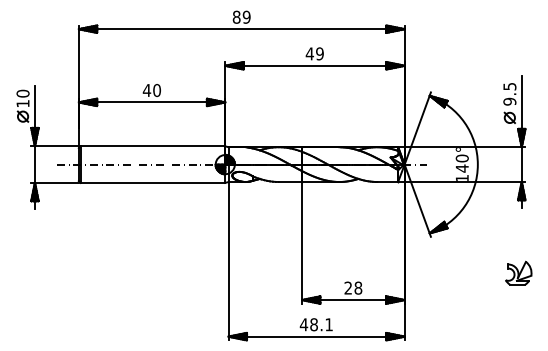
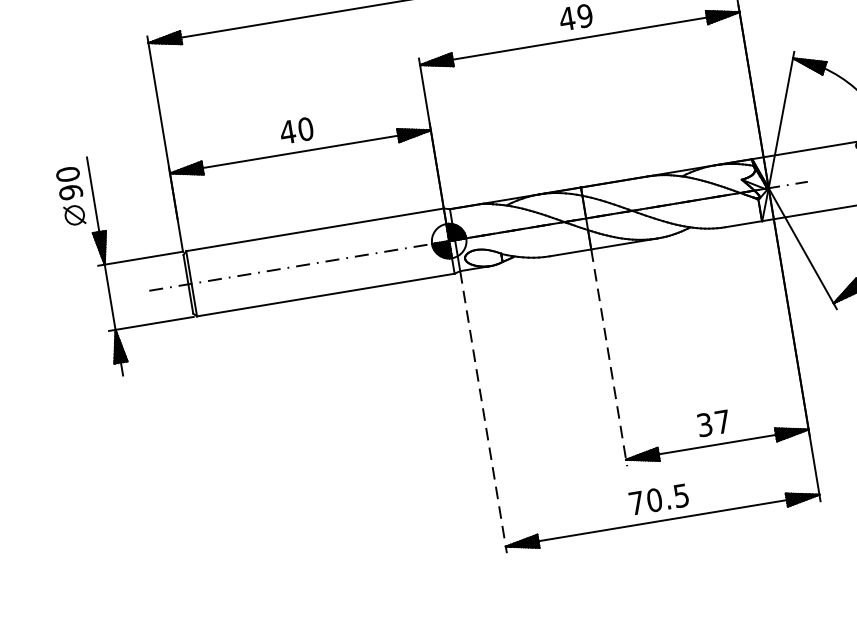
text: (22, 103) -> (69, 192), 10 -> 90
line: (302, 242) -> (609, 357), solid -> dashed
line: (228, 261) -> (483, 412), solid -> dashed
text: (353, 287) -> (713, 422), 28 -> 37
text: (315, 324) -> (657, 499), 48.1 -> 70.5

